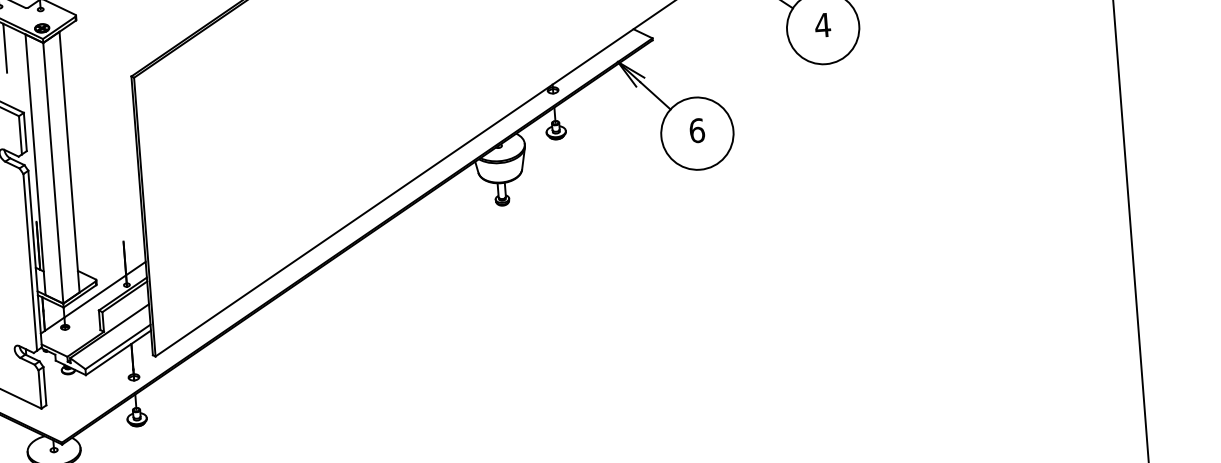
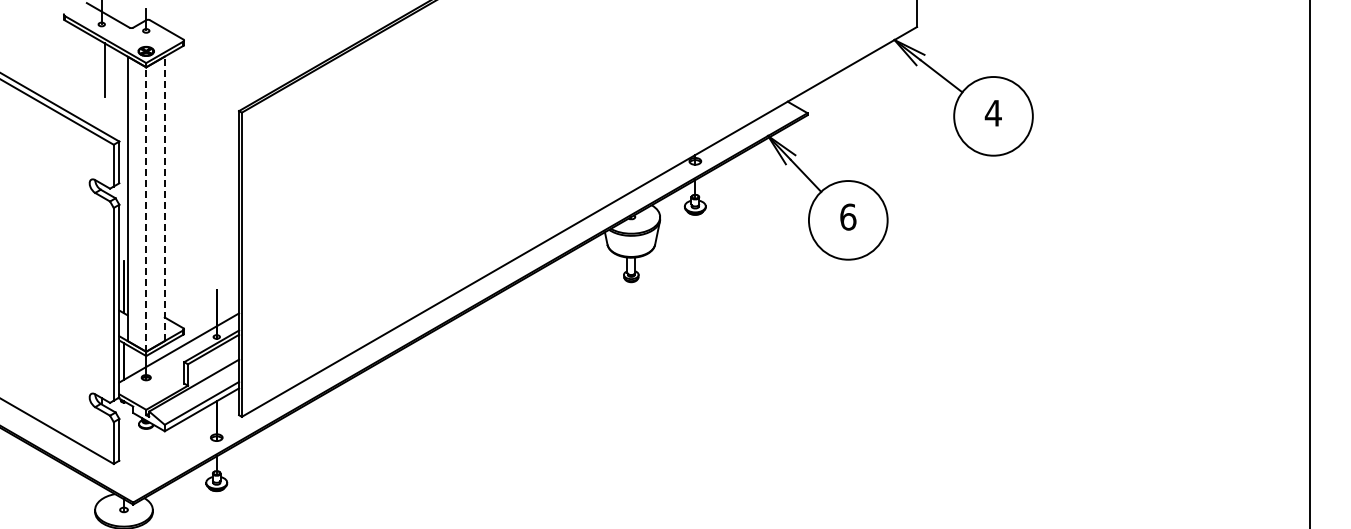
line: (69, 161) -> (164, 198), solid -> dashed
line: (53, 173) -> (146, 209), solid -> dashed

